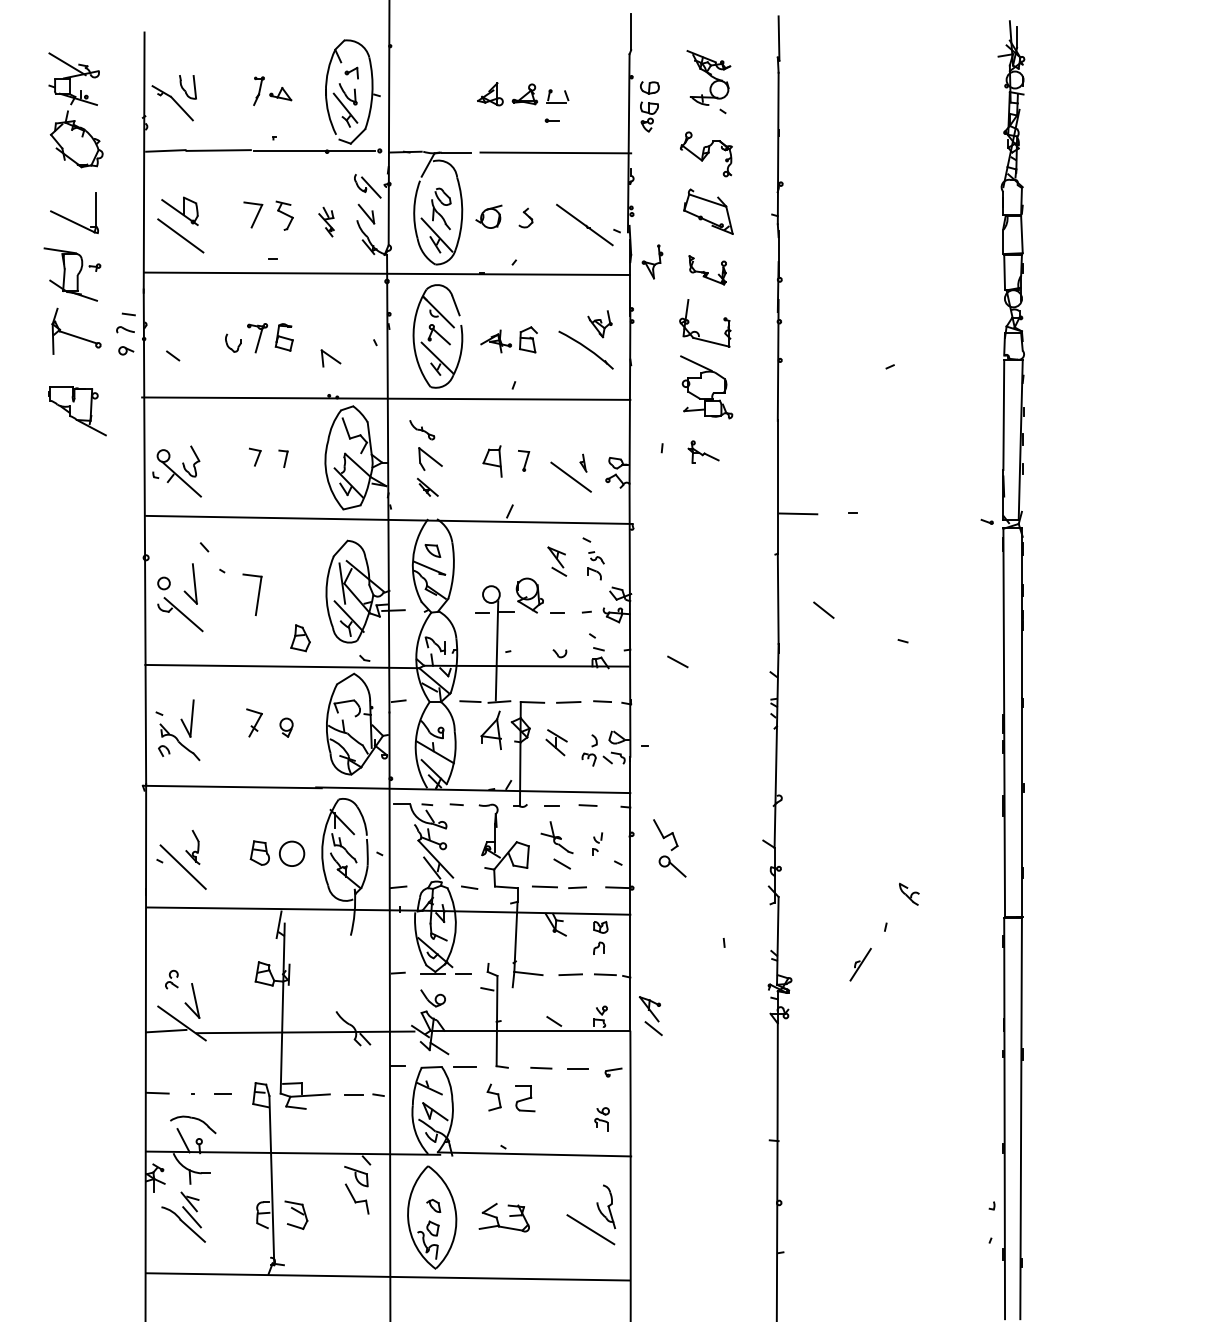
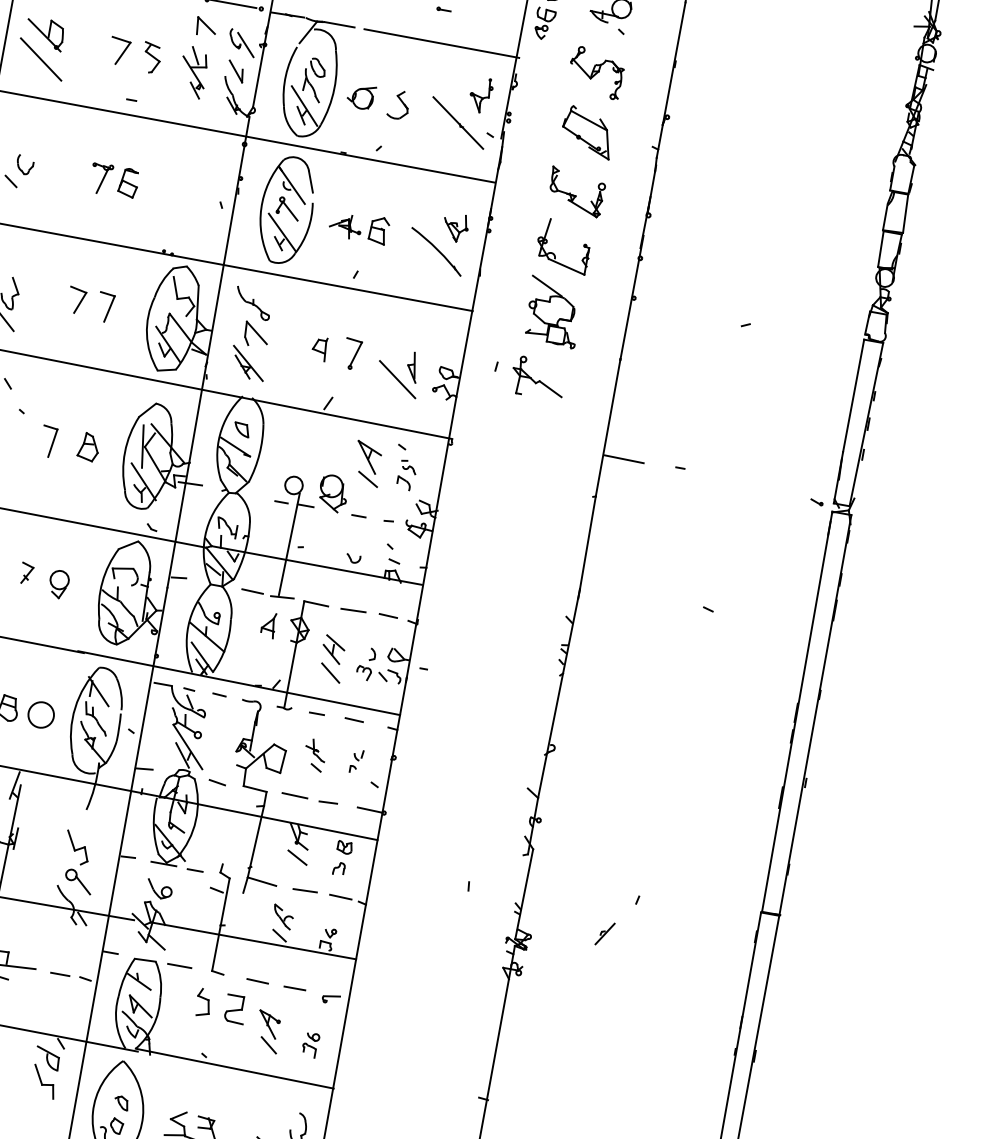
part: (525, 217) -> (398, 104), size x1.43
part: (326, 221) -> (193, 71), size x1.67
part: (652, 261) -> (481, 94), moved
part: (707, 270) -> (575, 192), size x1.43
part: (233, 342) -> (25, 164), moved
part: (330, 358) -> (205, 27), moved
part: (422, 429) -> (253, 303), size x1.43
part: (703, 451) -> (538, 377), size x1.67
part: (254, 457) -> (75, 300), size x1.43
part: (283, 458) -> (105, 307), size x1.67
part: (523, 460) -> (351, 353), size x1.43
part: (492, 461) -> (319, 348), size x0.71
part: (583, 463) -> (412, 367), size x1.67
part: (427, 487) -> (248, 363), size x1.67
part: (556, 561) -> (366, 463), size x1.43
part: (252, 594) -> (48, 441), size x0.71
line: (823, 609) -> (330, 672), moved
part: (300, 638) -> (88, 447), moved
line: (677, 661) -> (297, 857), moved
part: (254, 722) -> (26, 573), size x0.71
part: (286, 727) -> (58, 584), size x1.43
part: (491, 730) -> (268, 625), size x0.62
part: (556, 845) -> (314, 755), size x0.62
part: (669, 848) -> (78, 862), moved
part: (909, 893) -> (283, 916), moved
part: (860, 964) -> (604, 933), size x0.71
part: (650, 1016) -> (267, 1032), moved

